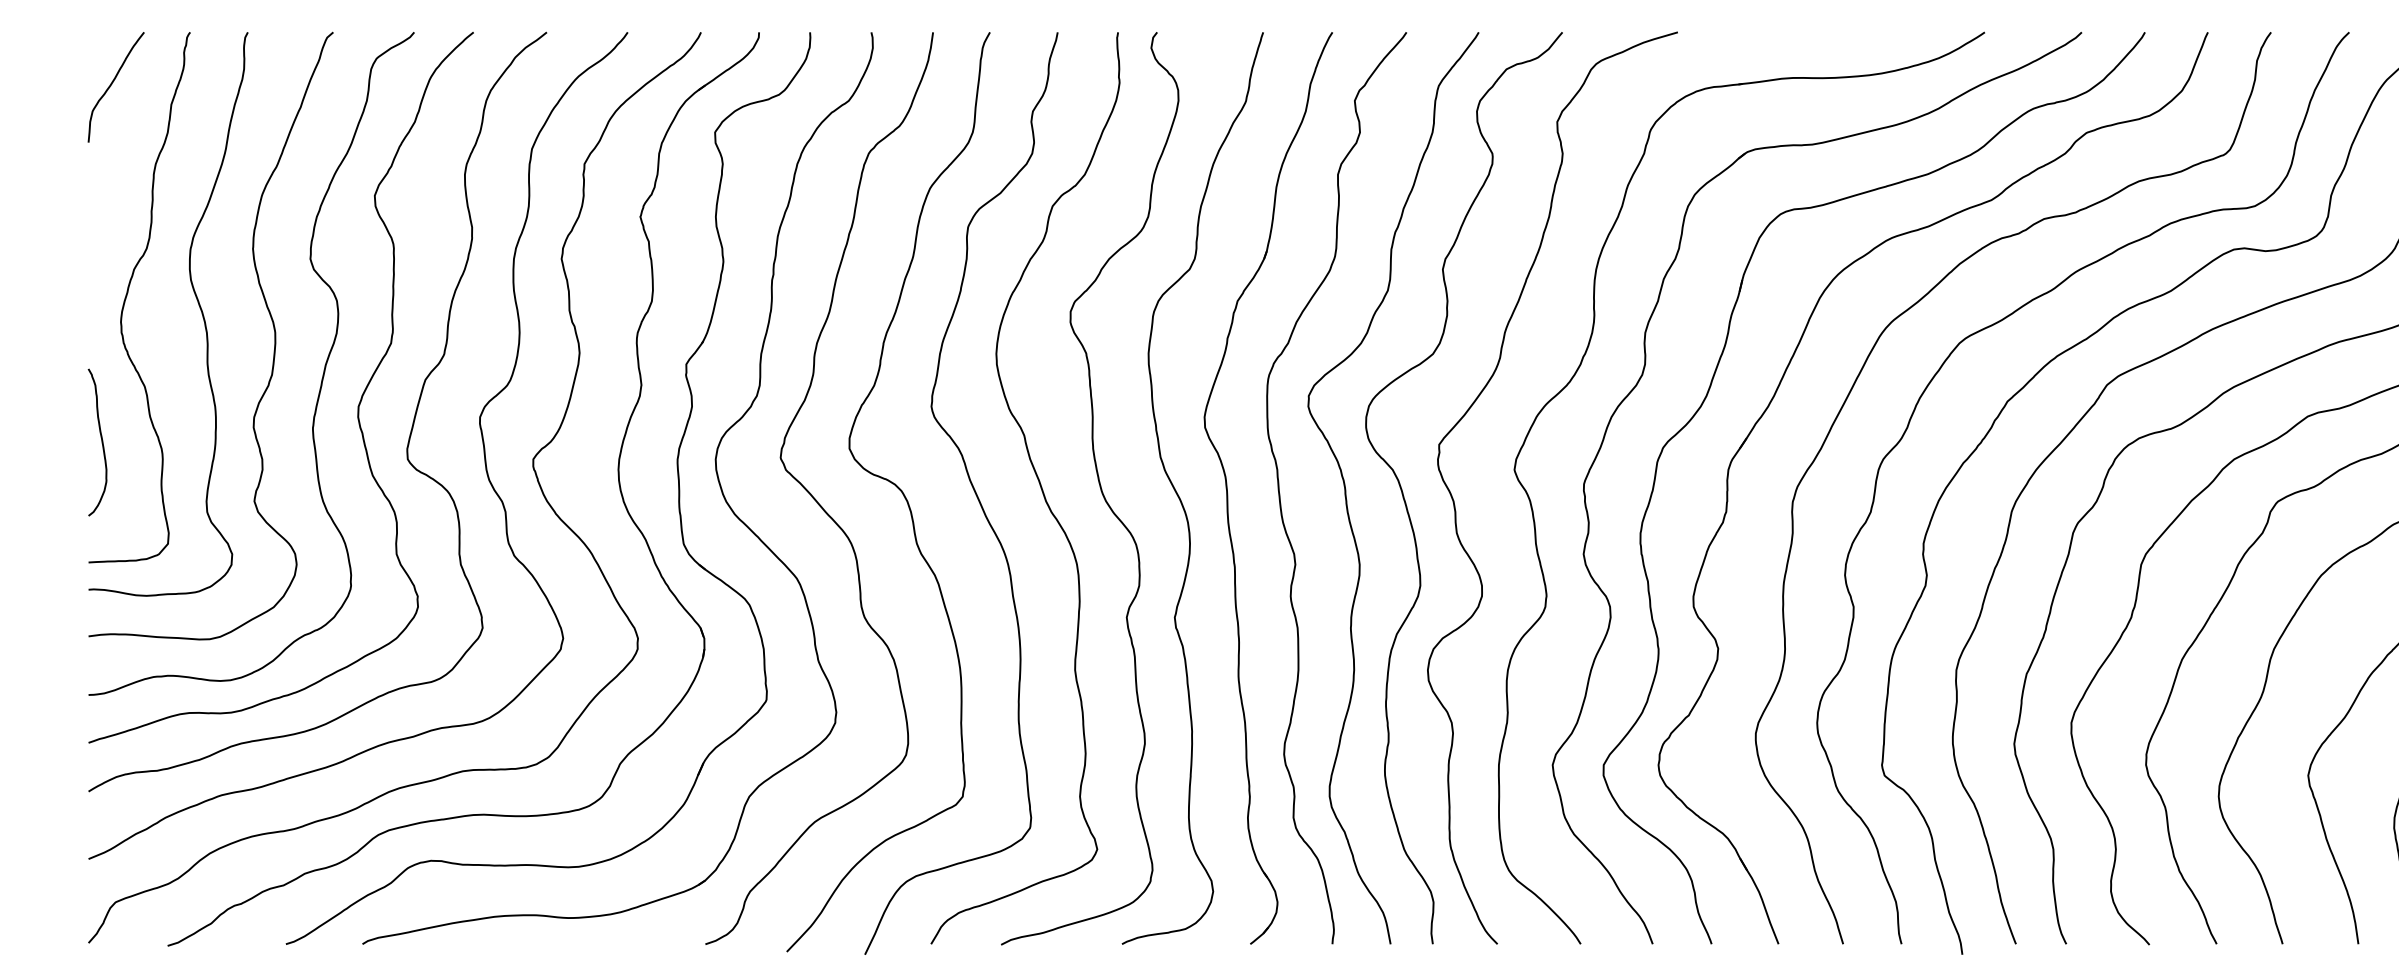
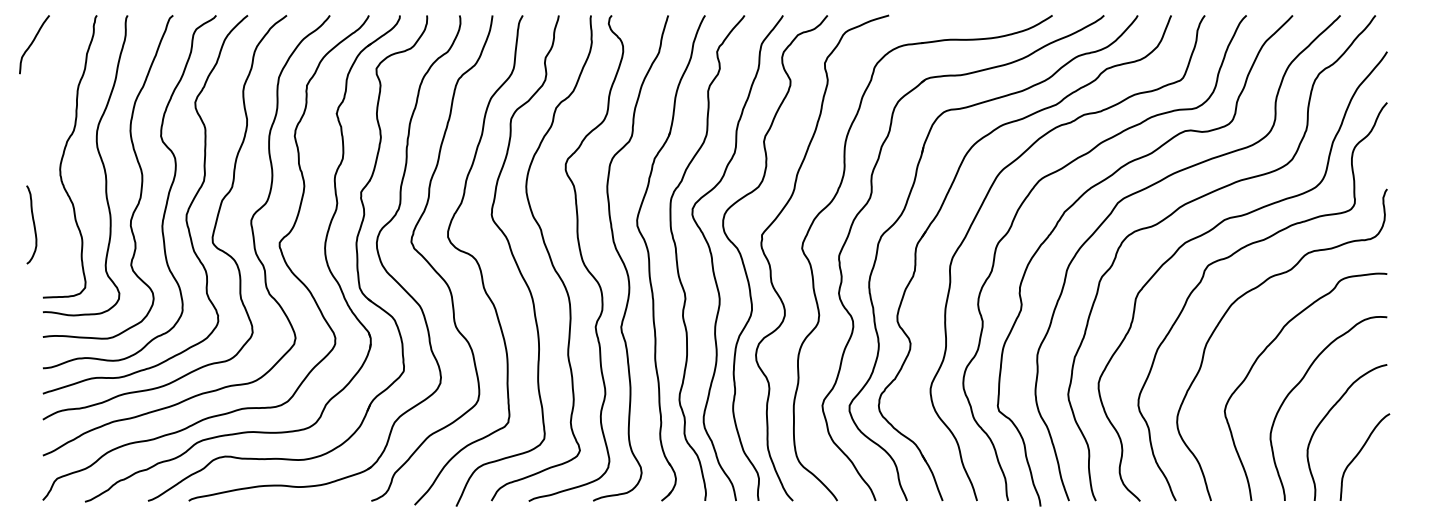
curve: (112, 86) -> (32, 44), moved
curve: (100, 441) -> (33, 224), moved

